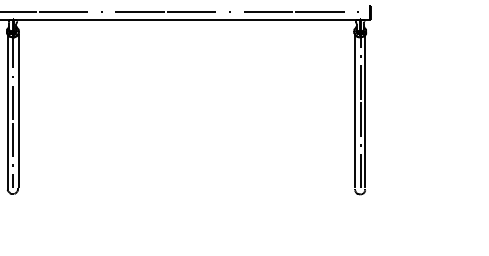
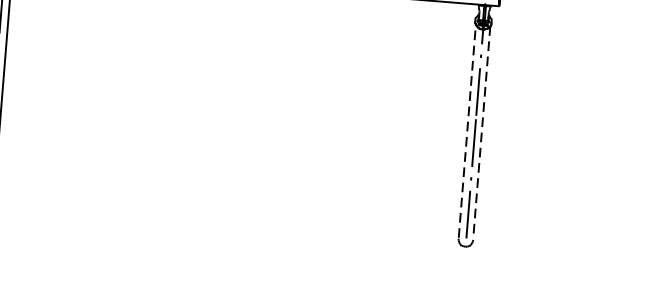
line: (355, 111) -> (467, 131), solid -> dashed
line: (365, 111) -> (481, 132), solid -> dashed

